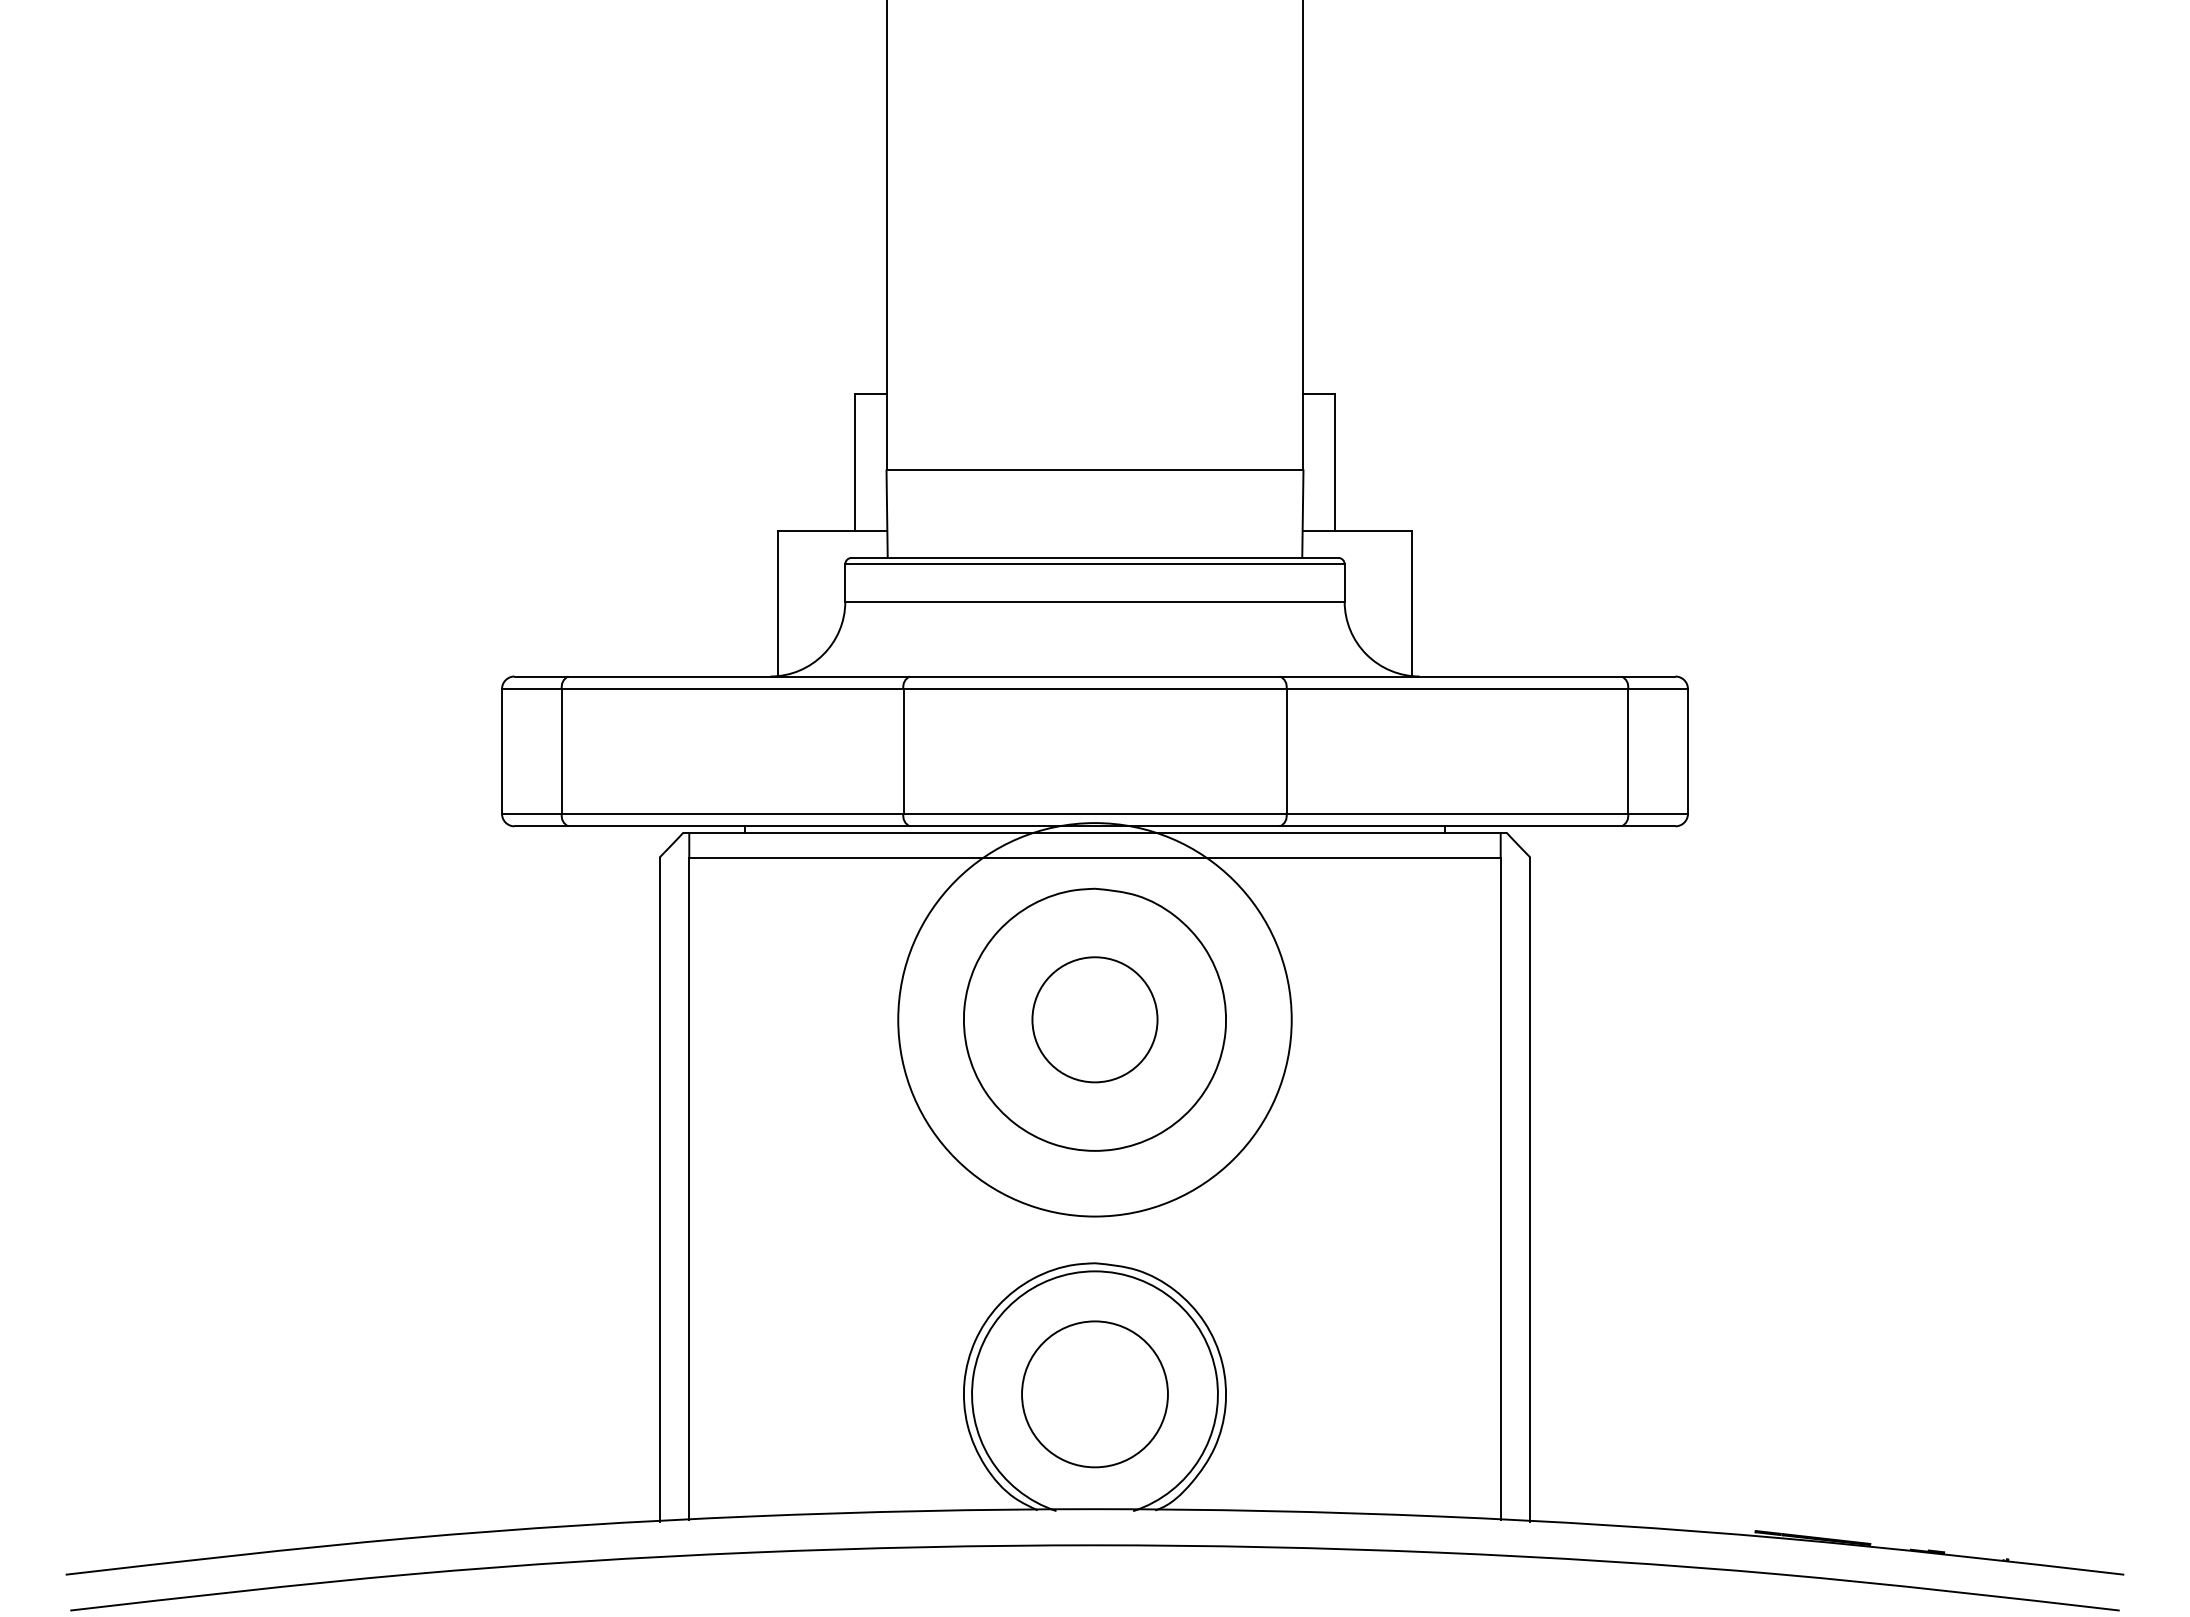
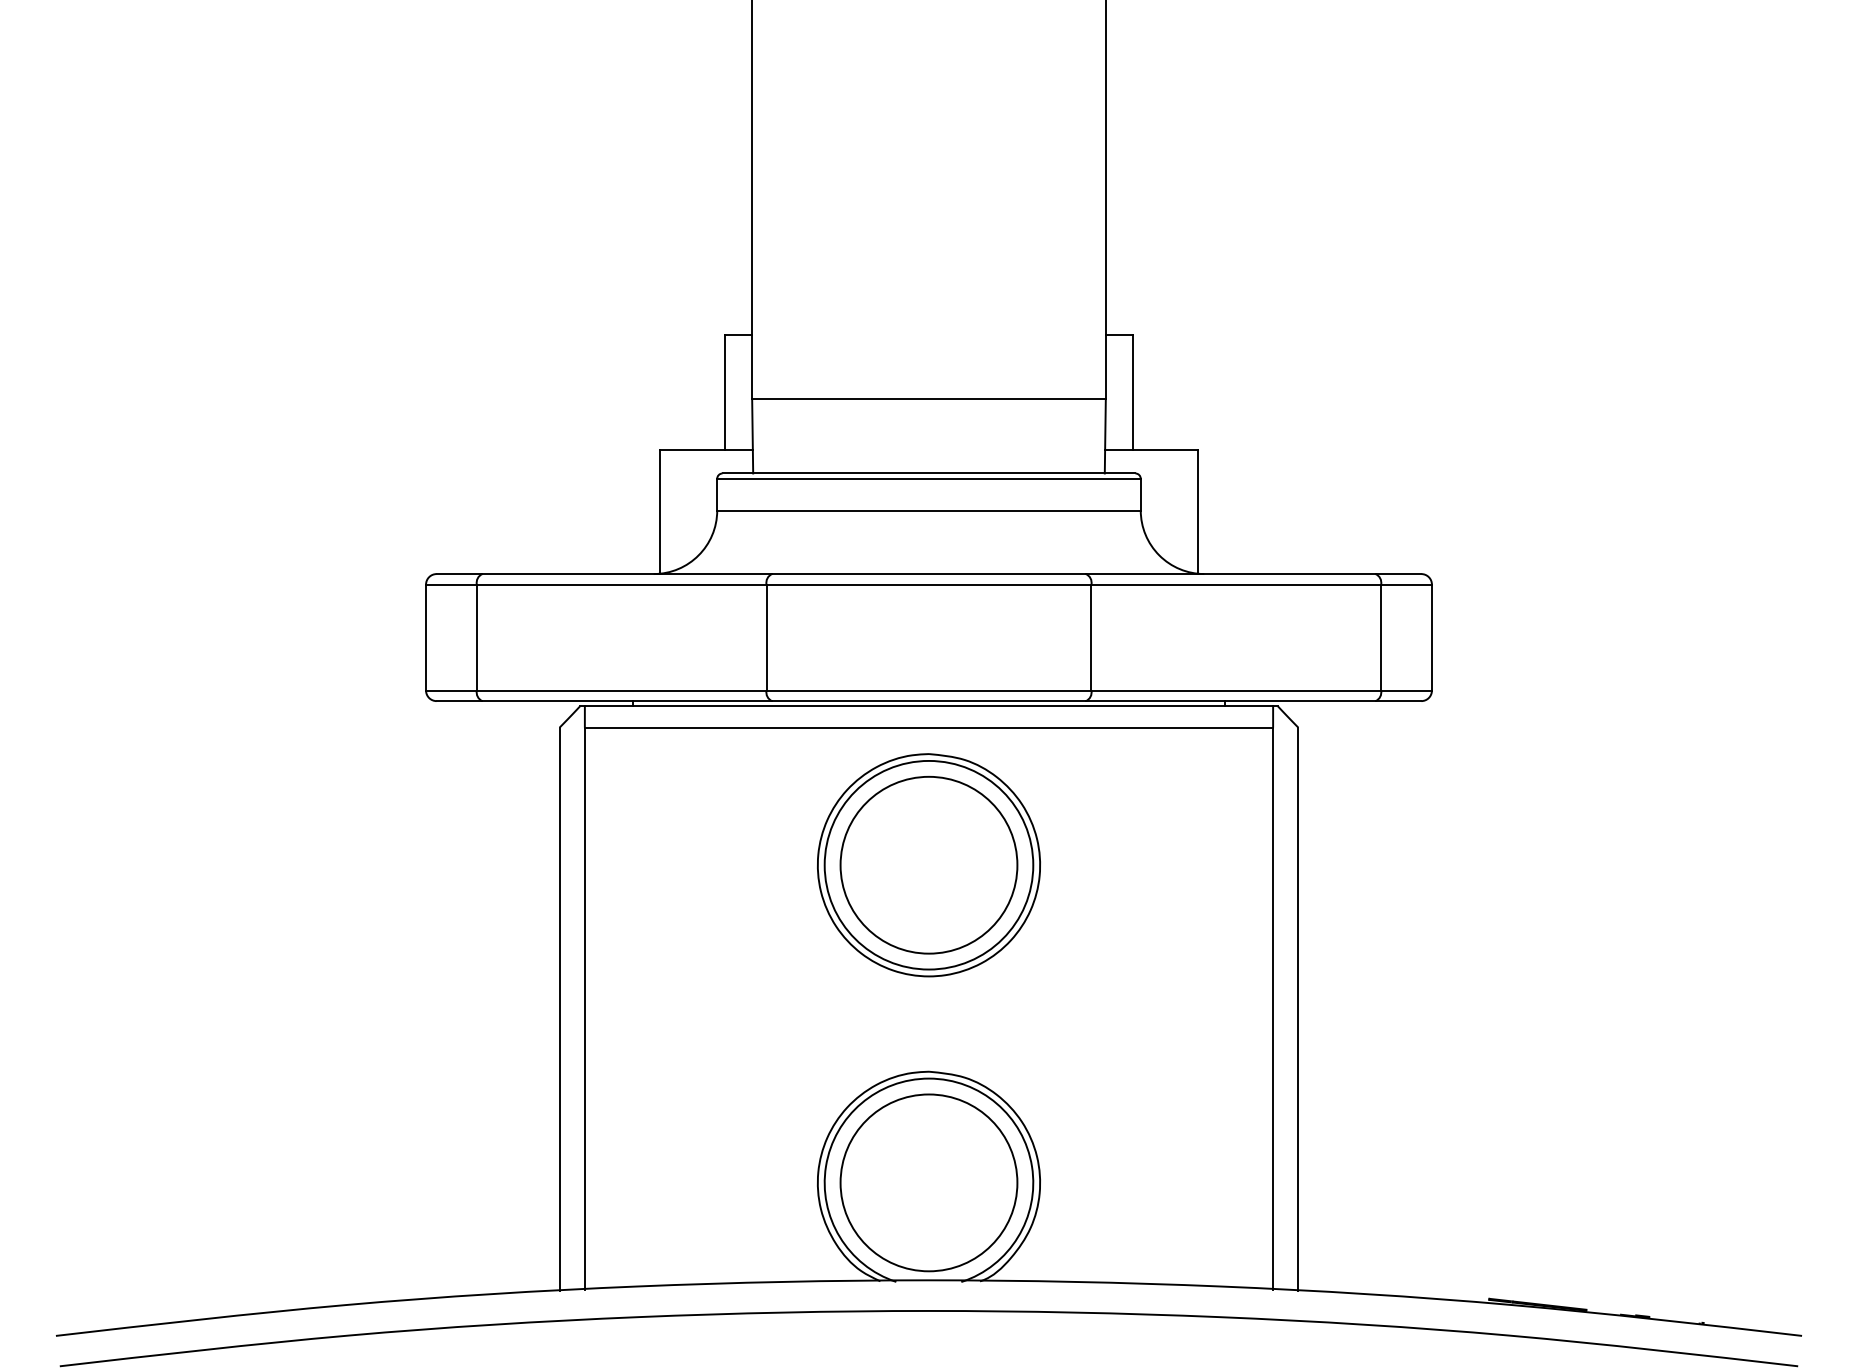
circle: (1094, 1019) -> (928, 864), size x0.62
circle: (1094, 1019) -> (928, 864), size x1.67
circle: (1094, 1394) -> (928, 1183), size x1.43

